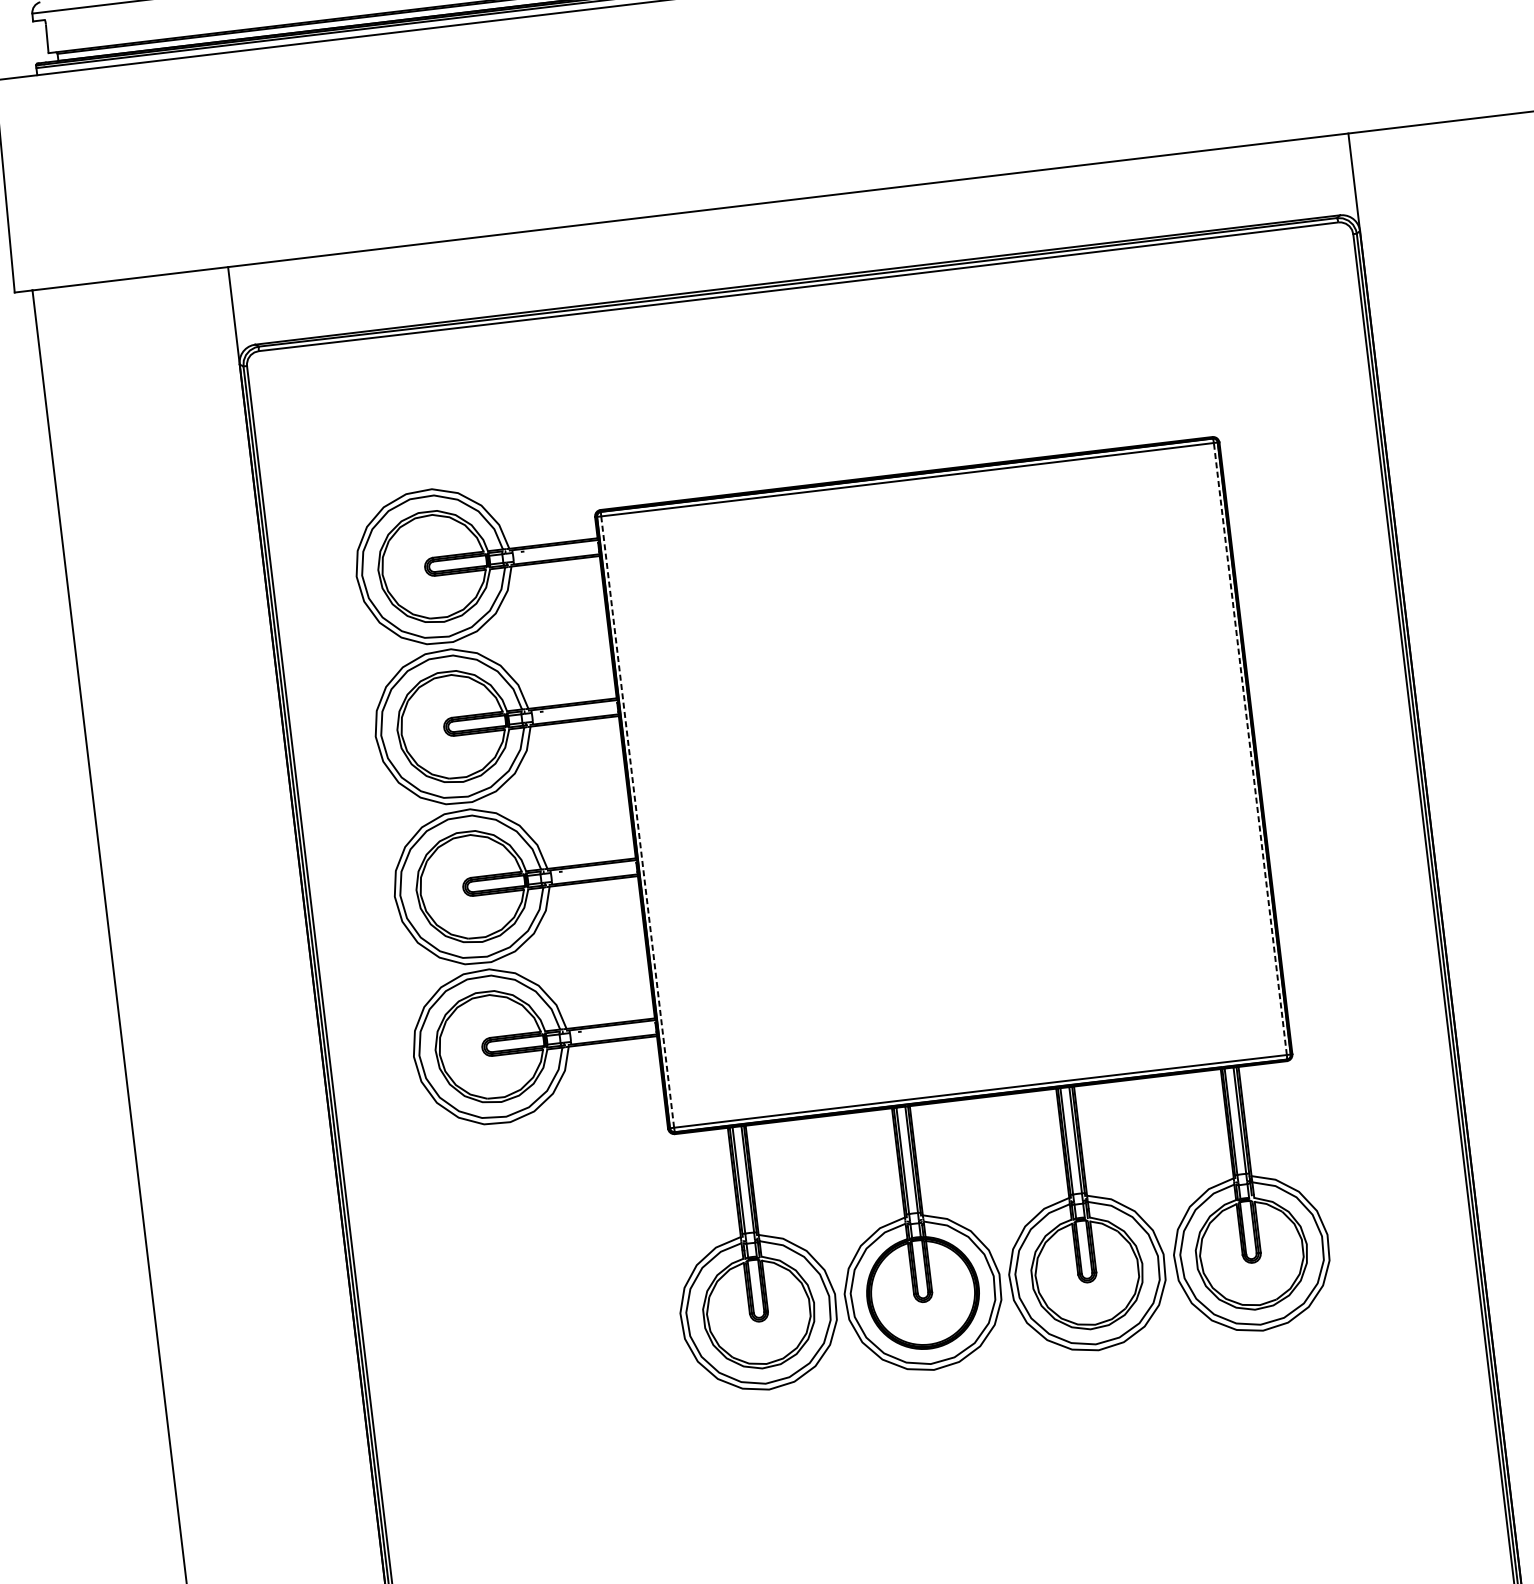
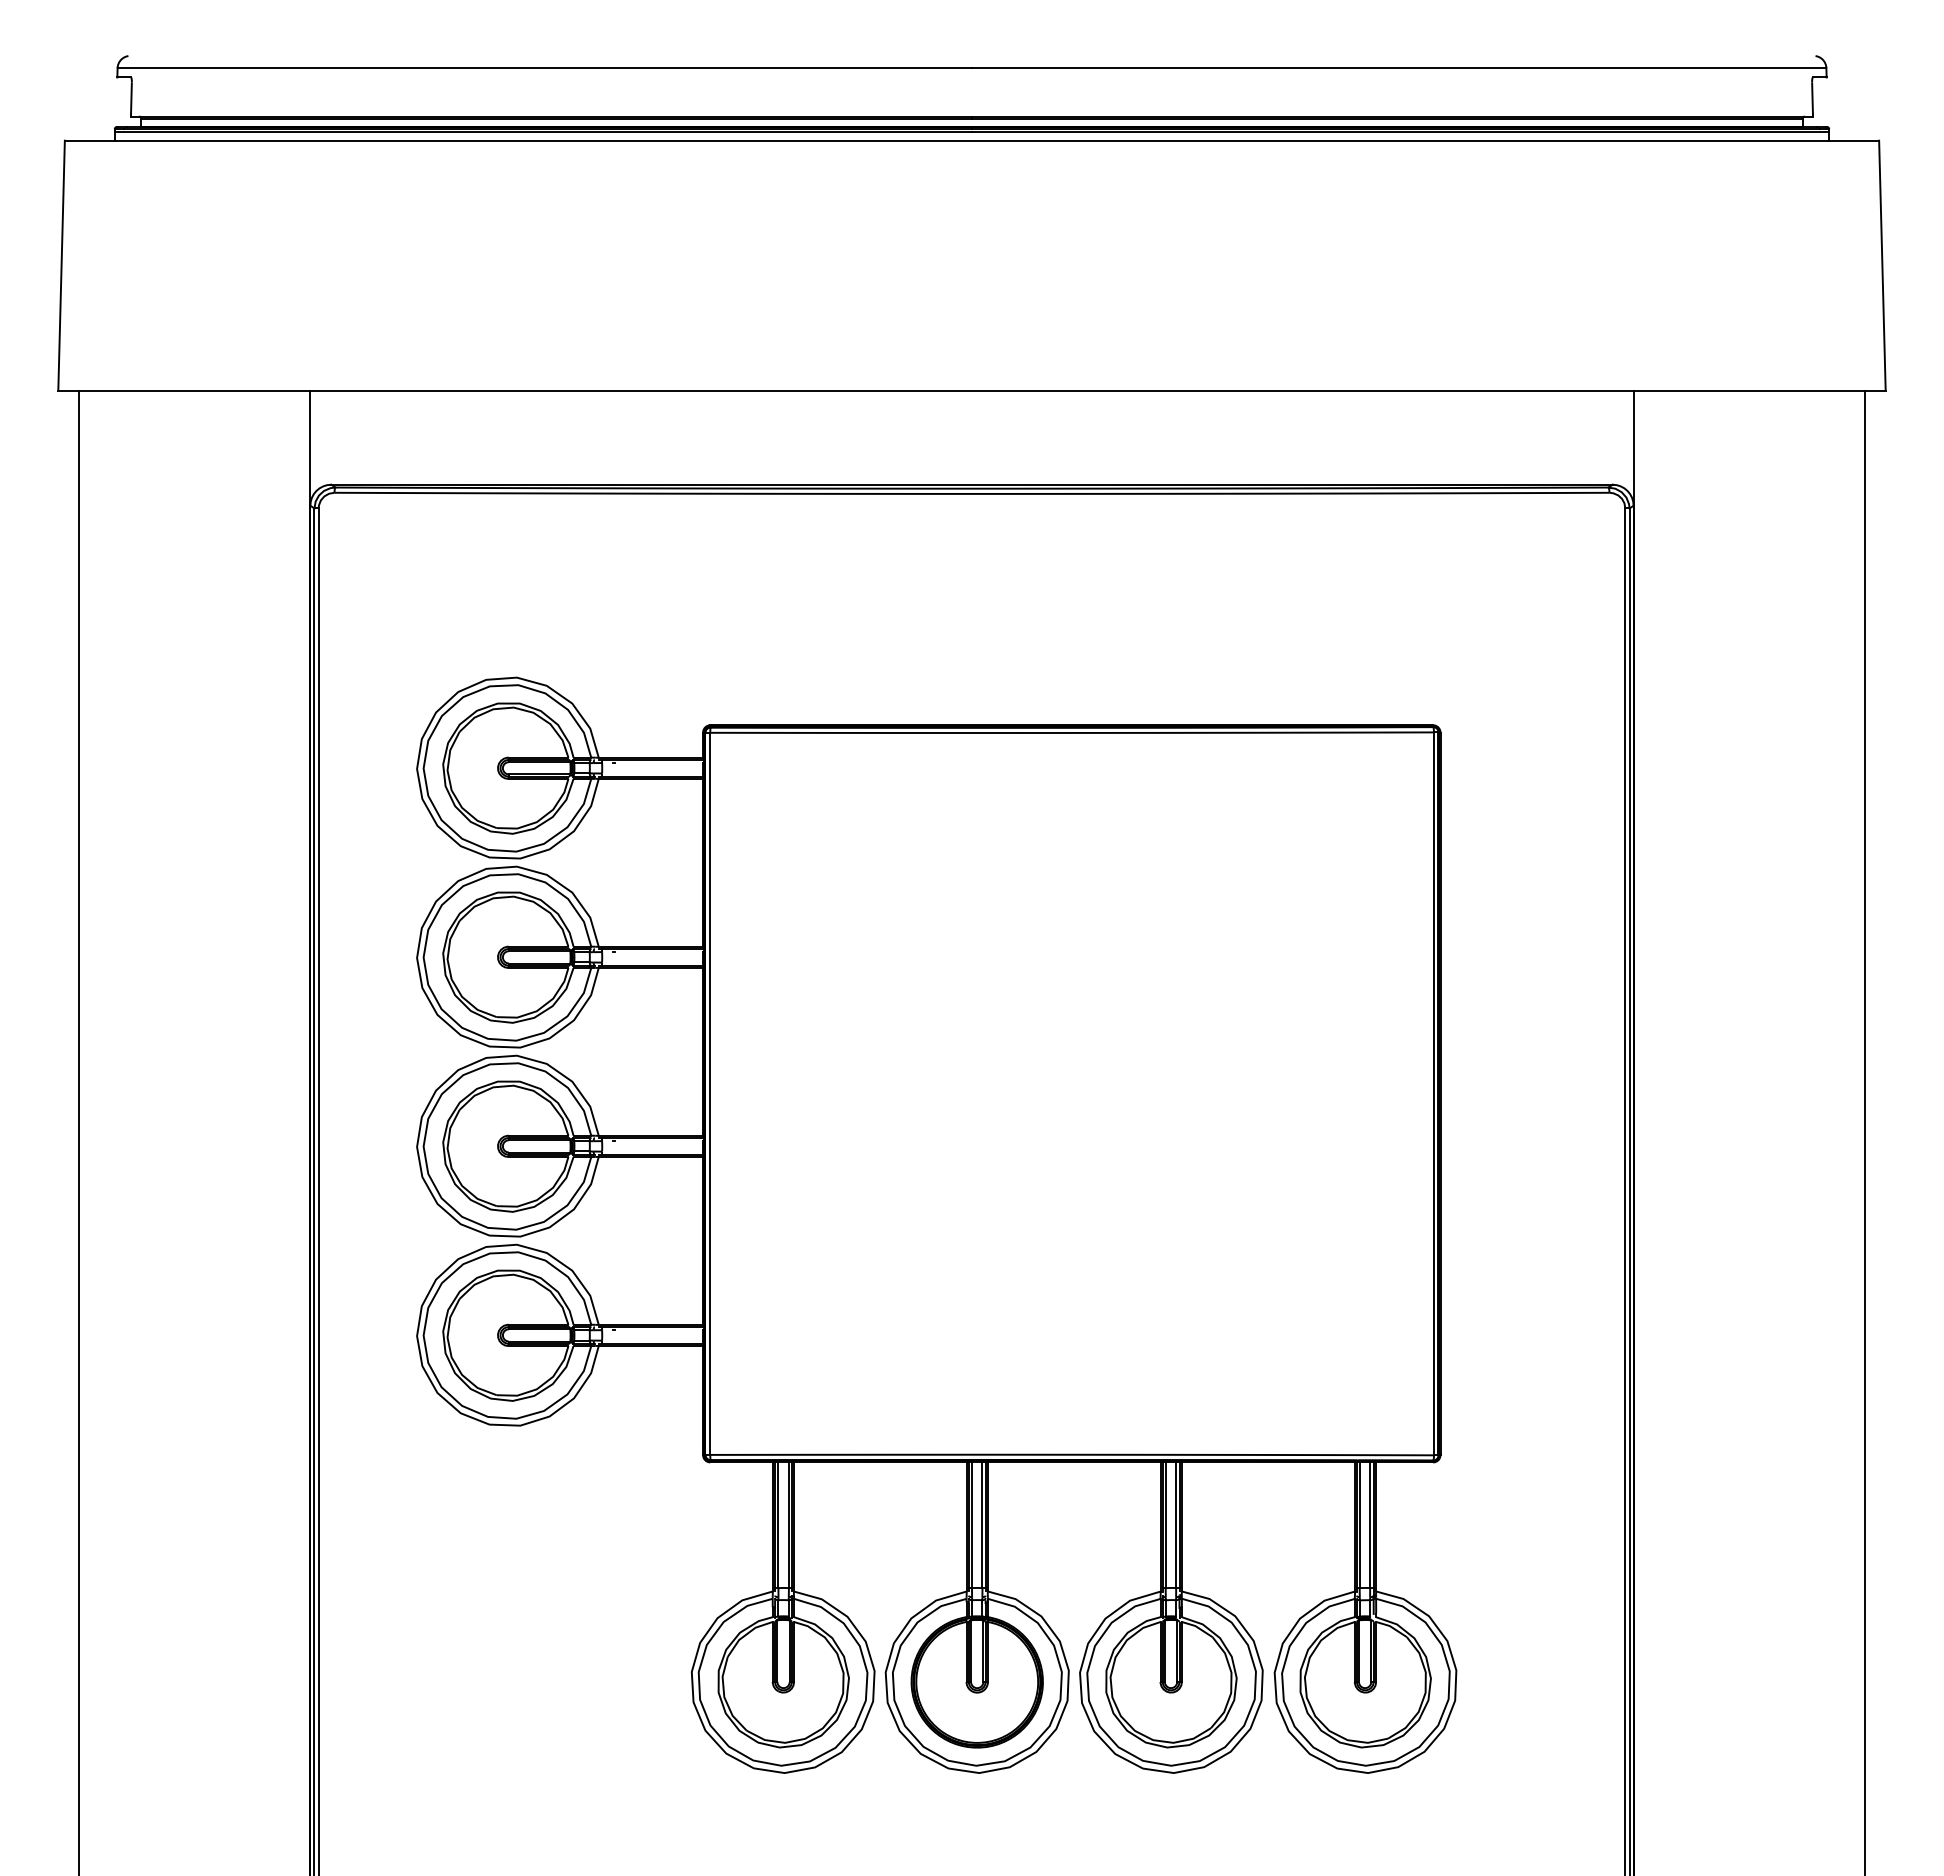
line: (1249, 748) -> (1433, 1093), dashed -> solid
line: (637, 822) -> (710, 1094), dashed -> solid

